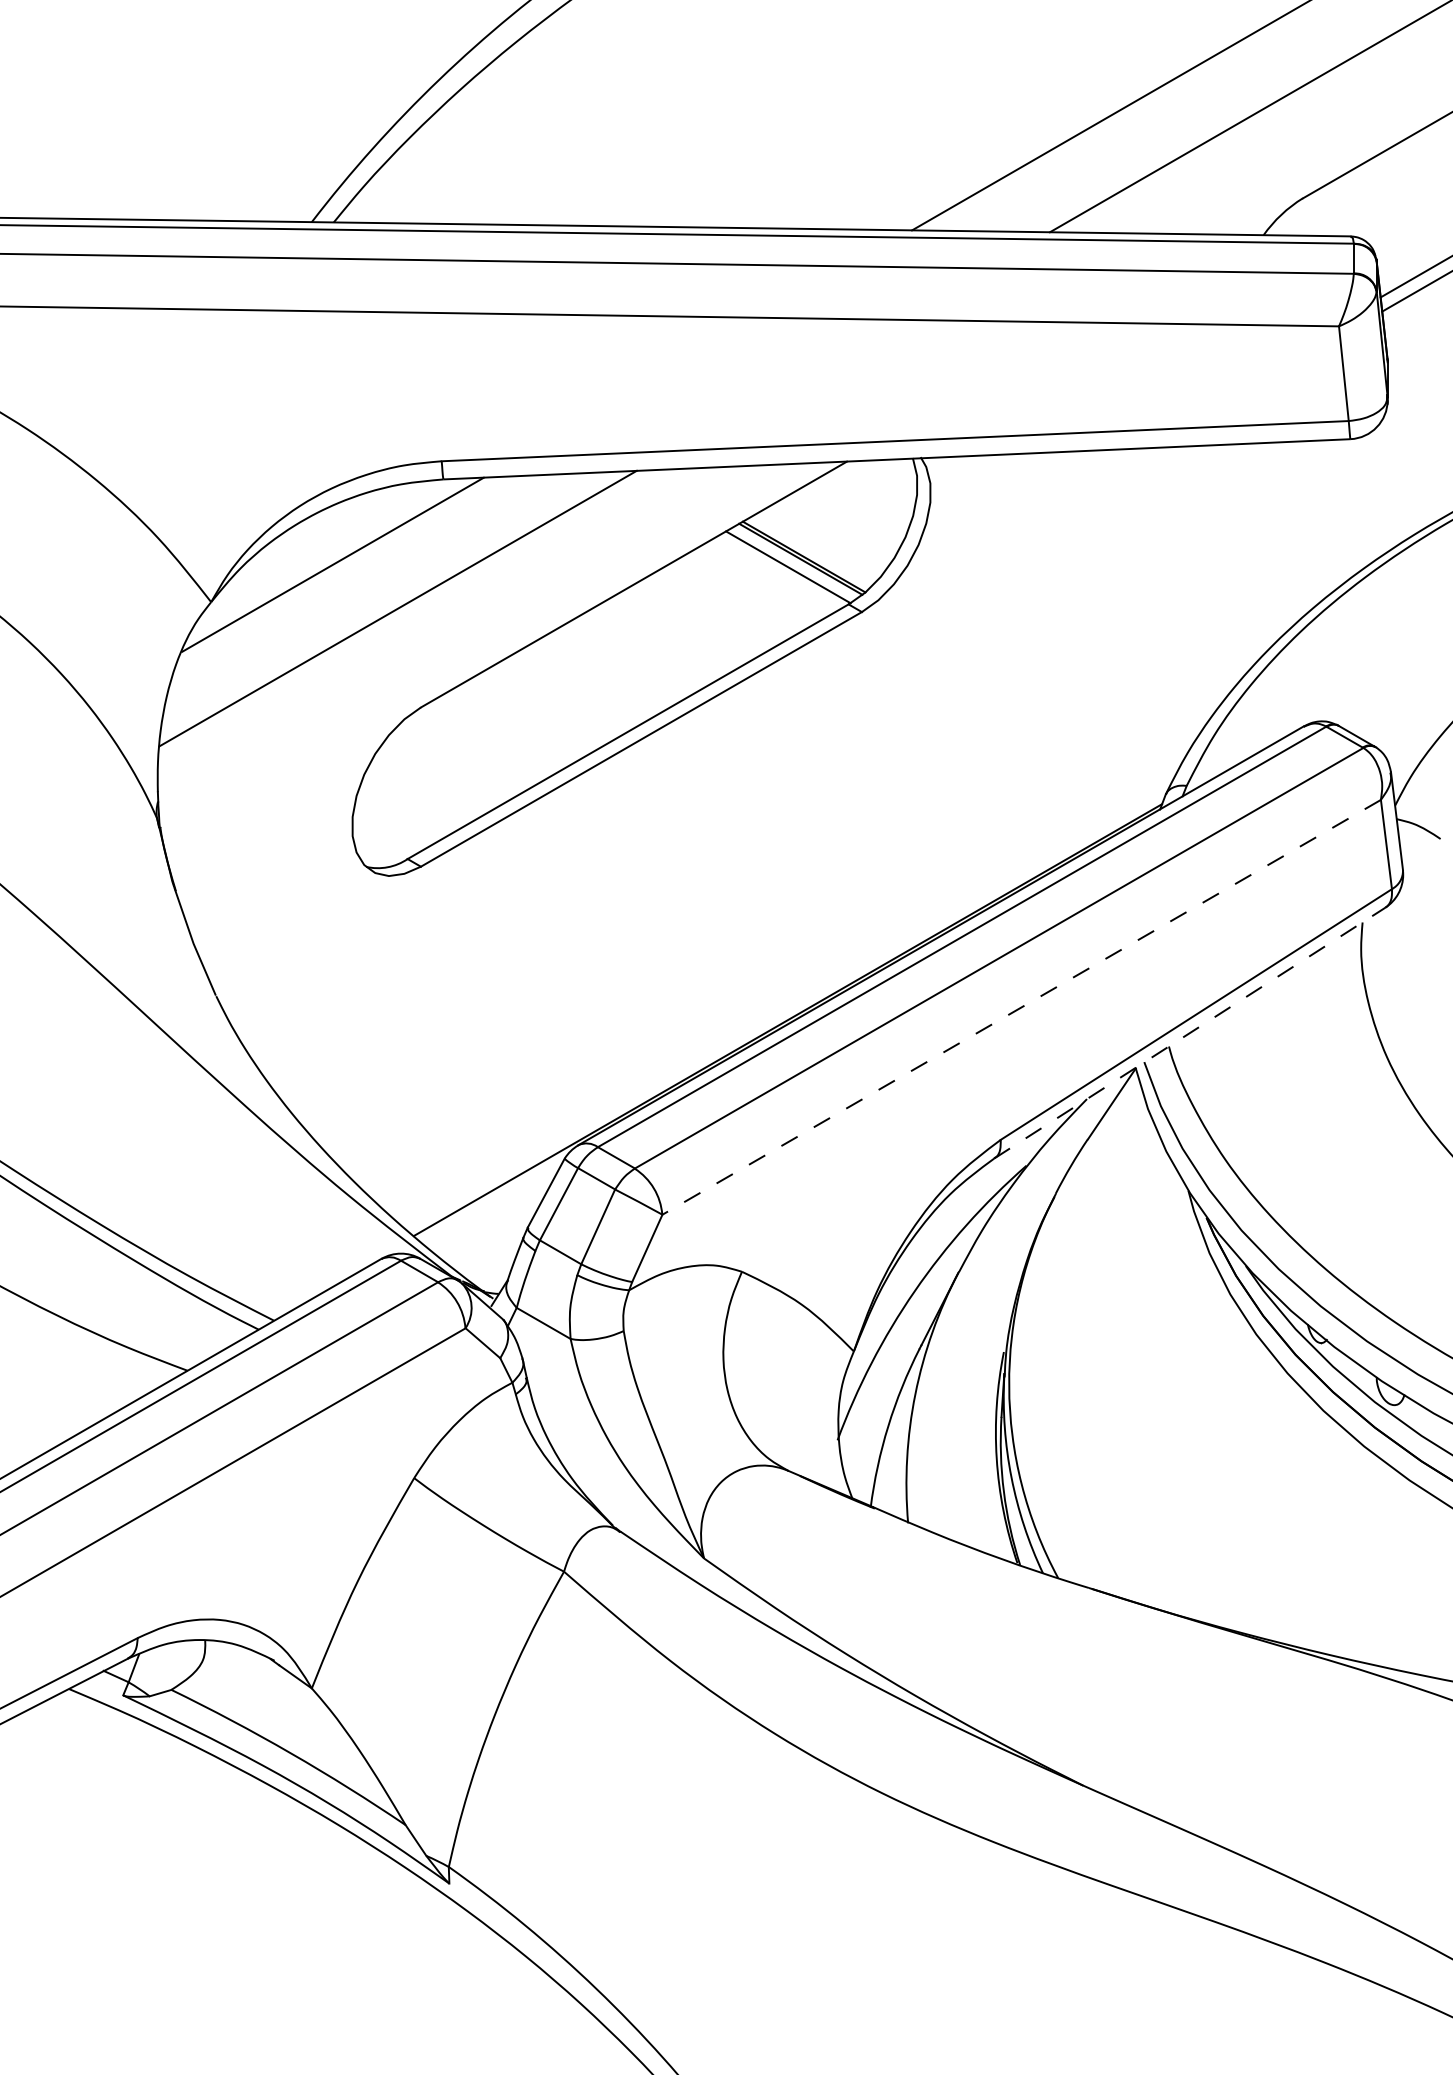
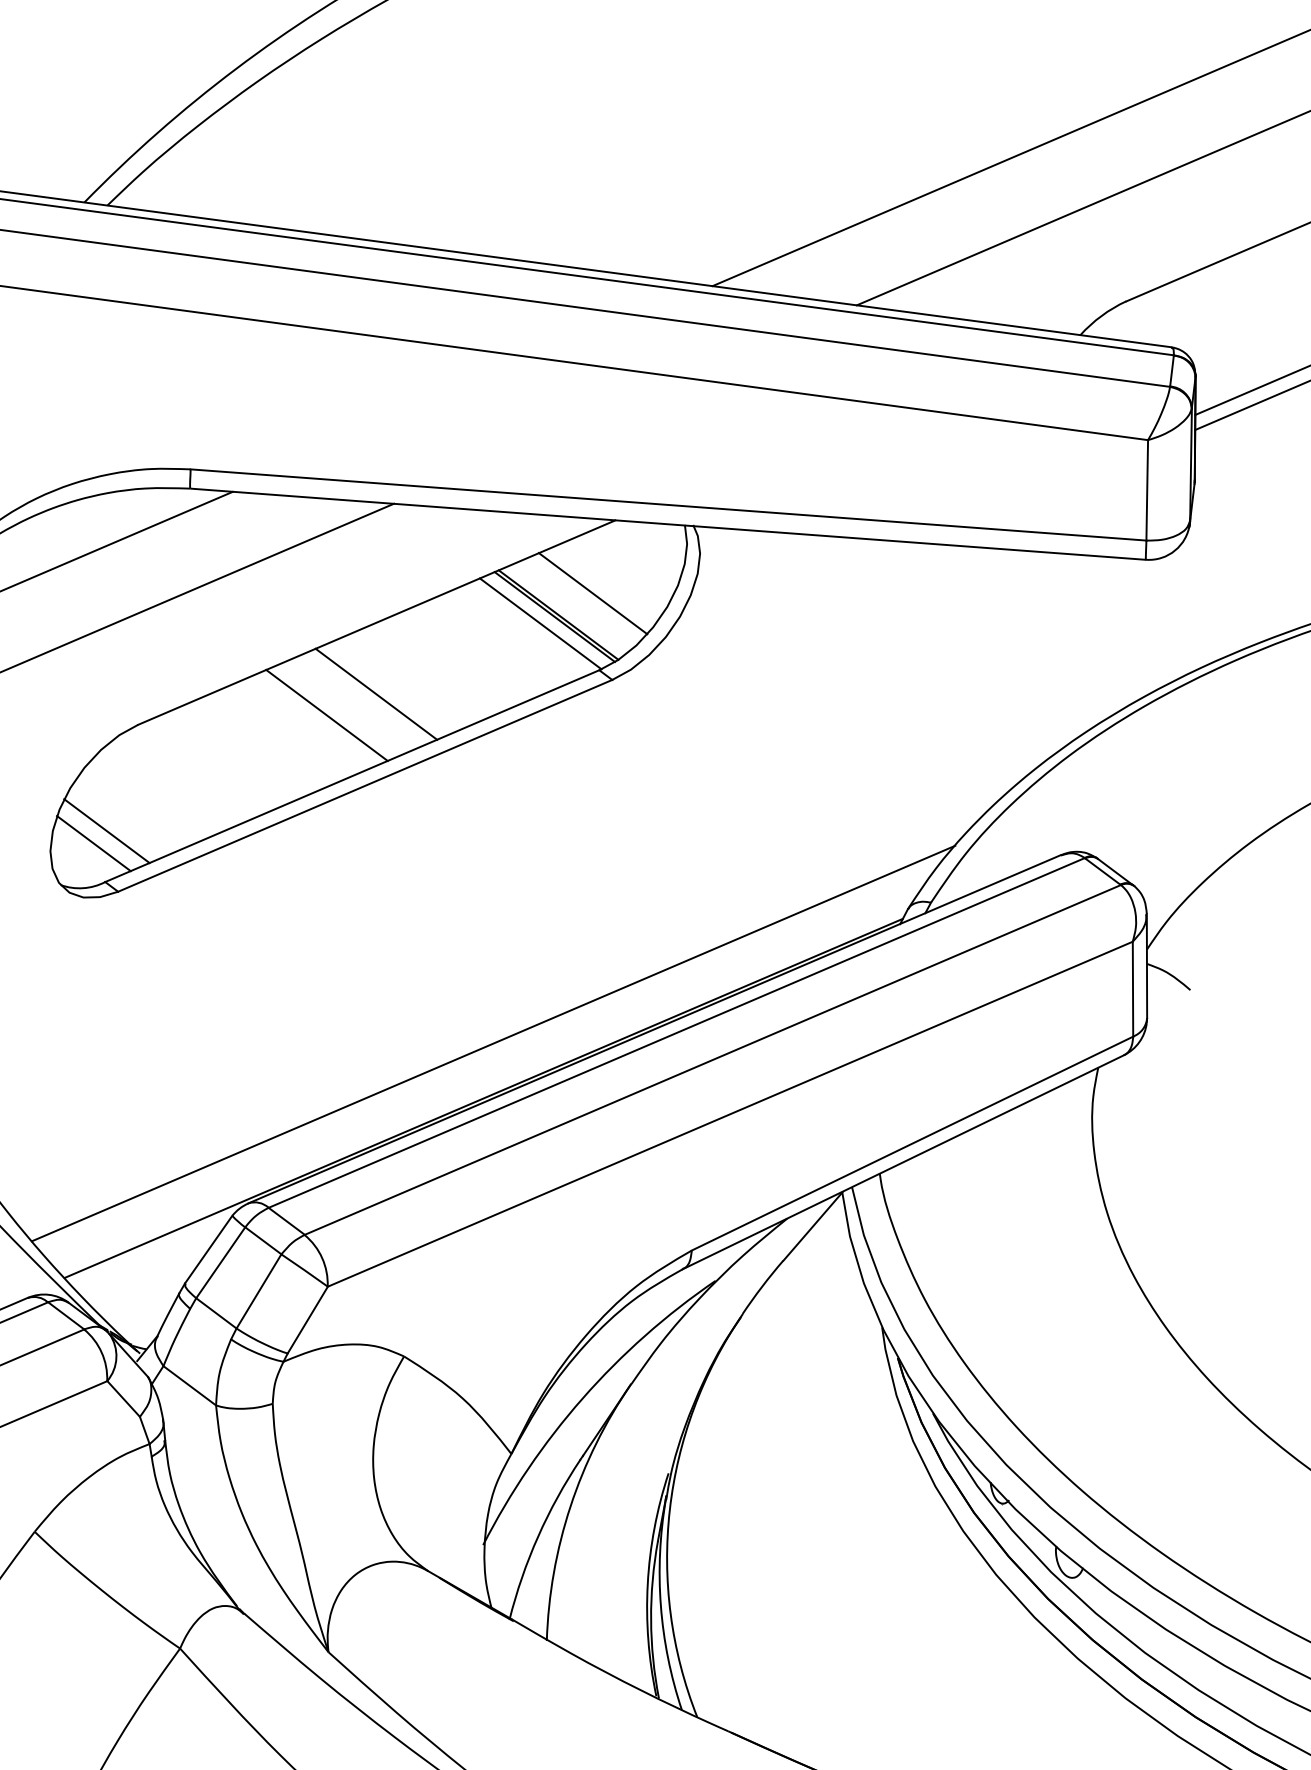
line: (833, 532) -> (592, 592), added
line: (641, 652) -> (376, 694), added
line: (597, 677) -> (326, 715), added
line: (403, 810) -> (106, 830), added
line: (392, 823) -> (93, 842), added
line: (791, 967) -> (494, 1043), added
line: (1021, 1007) -> (730, 1114), dashed -> solid
line: (1190, 1032) -> (904, 1161), dashed -> solid

